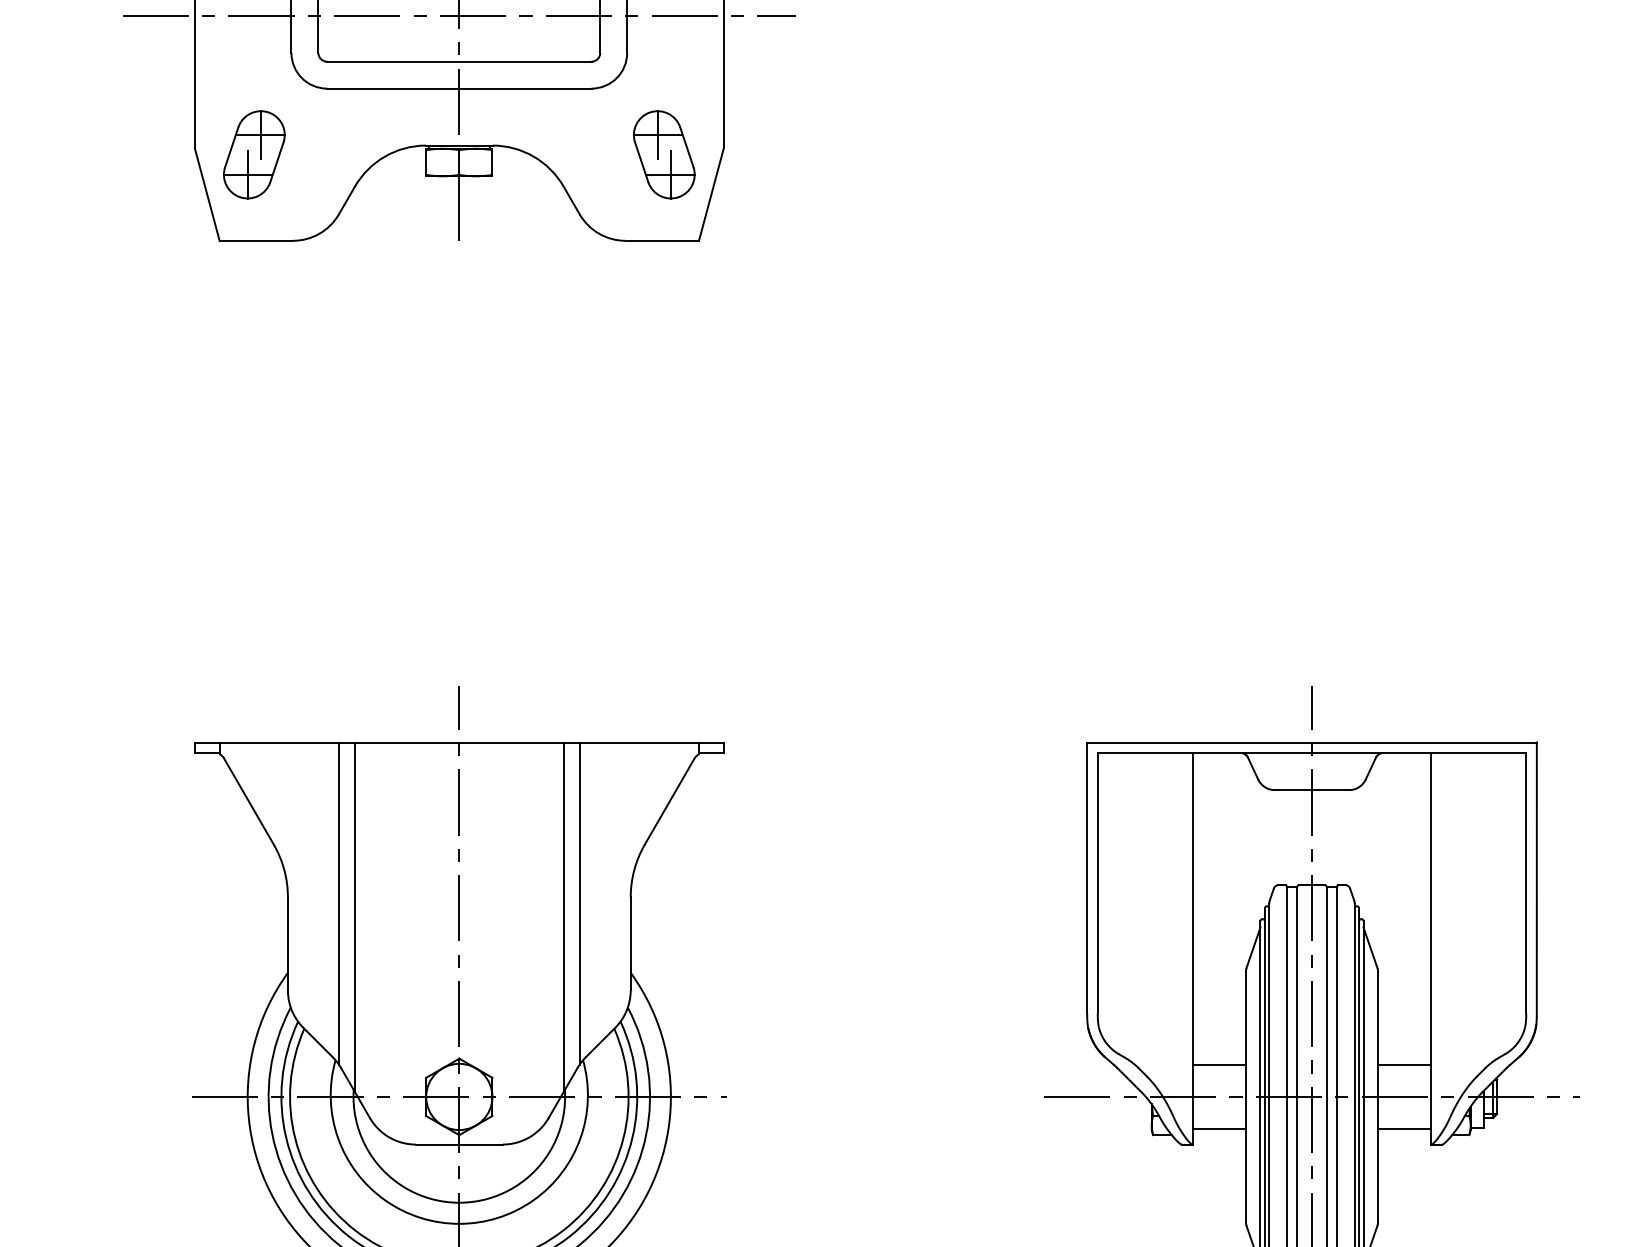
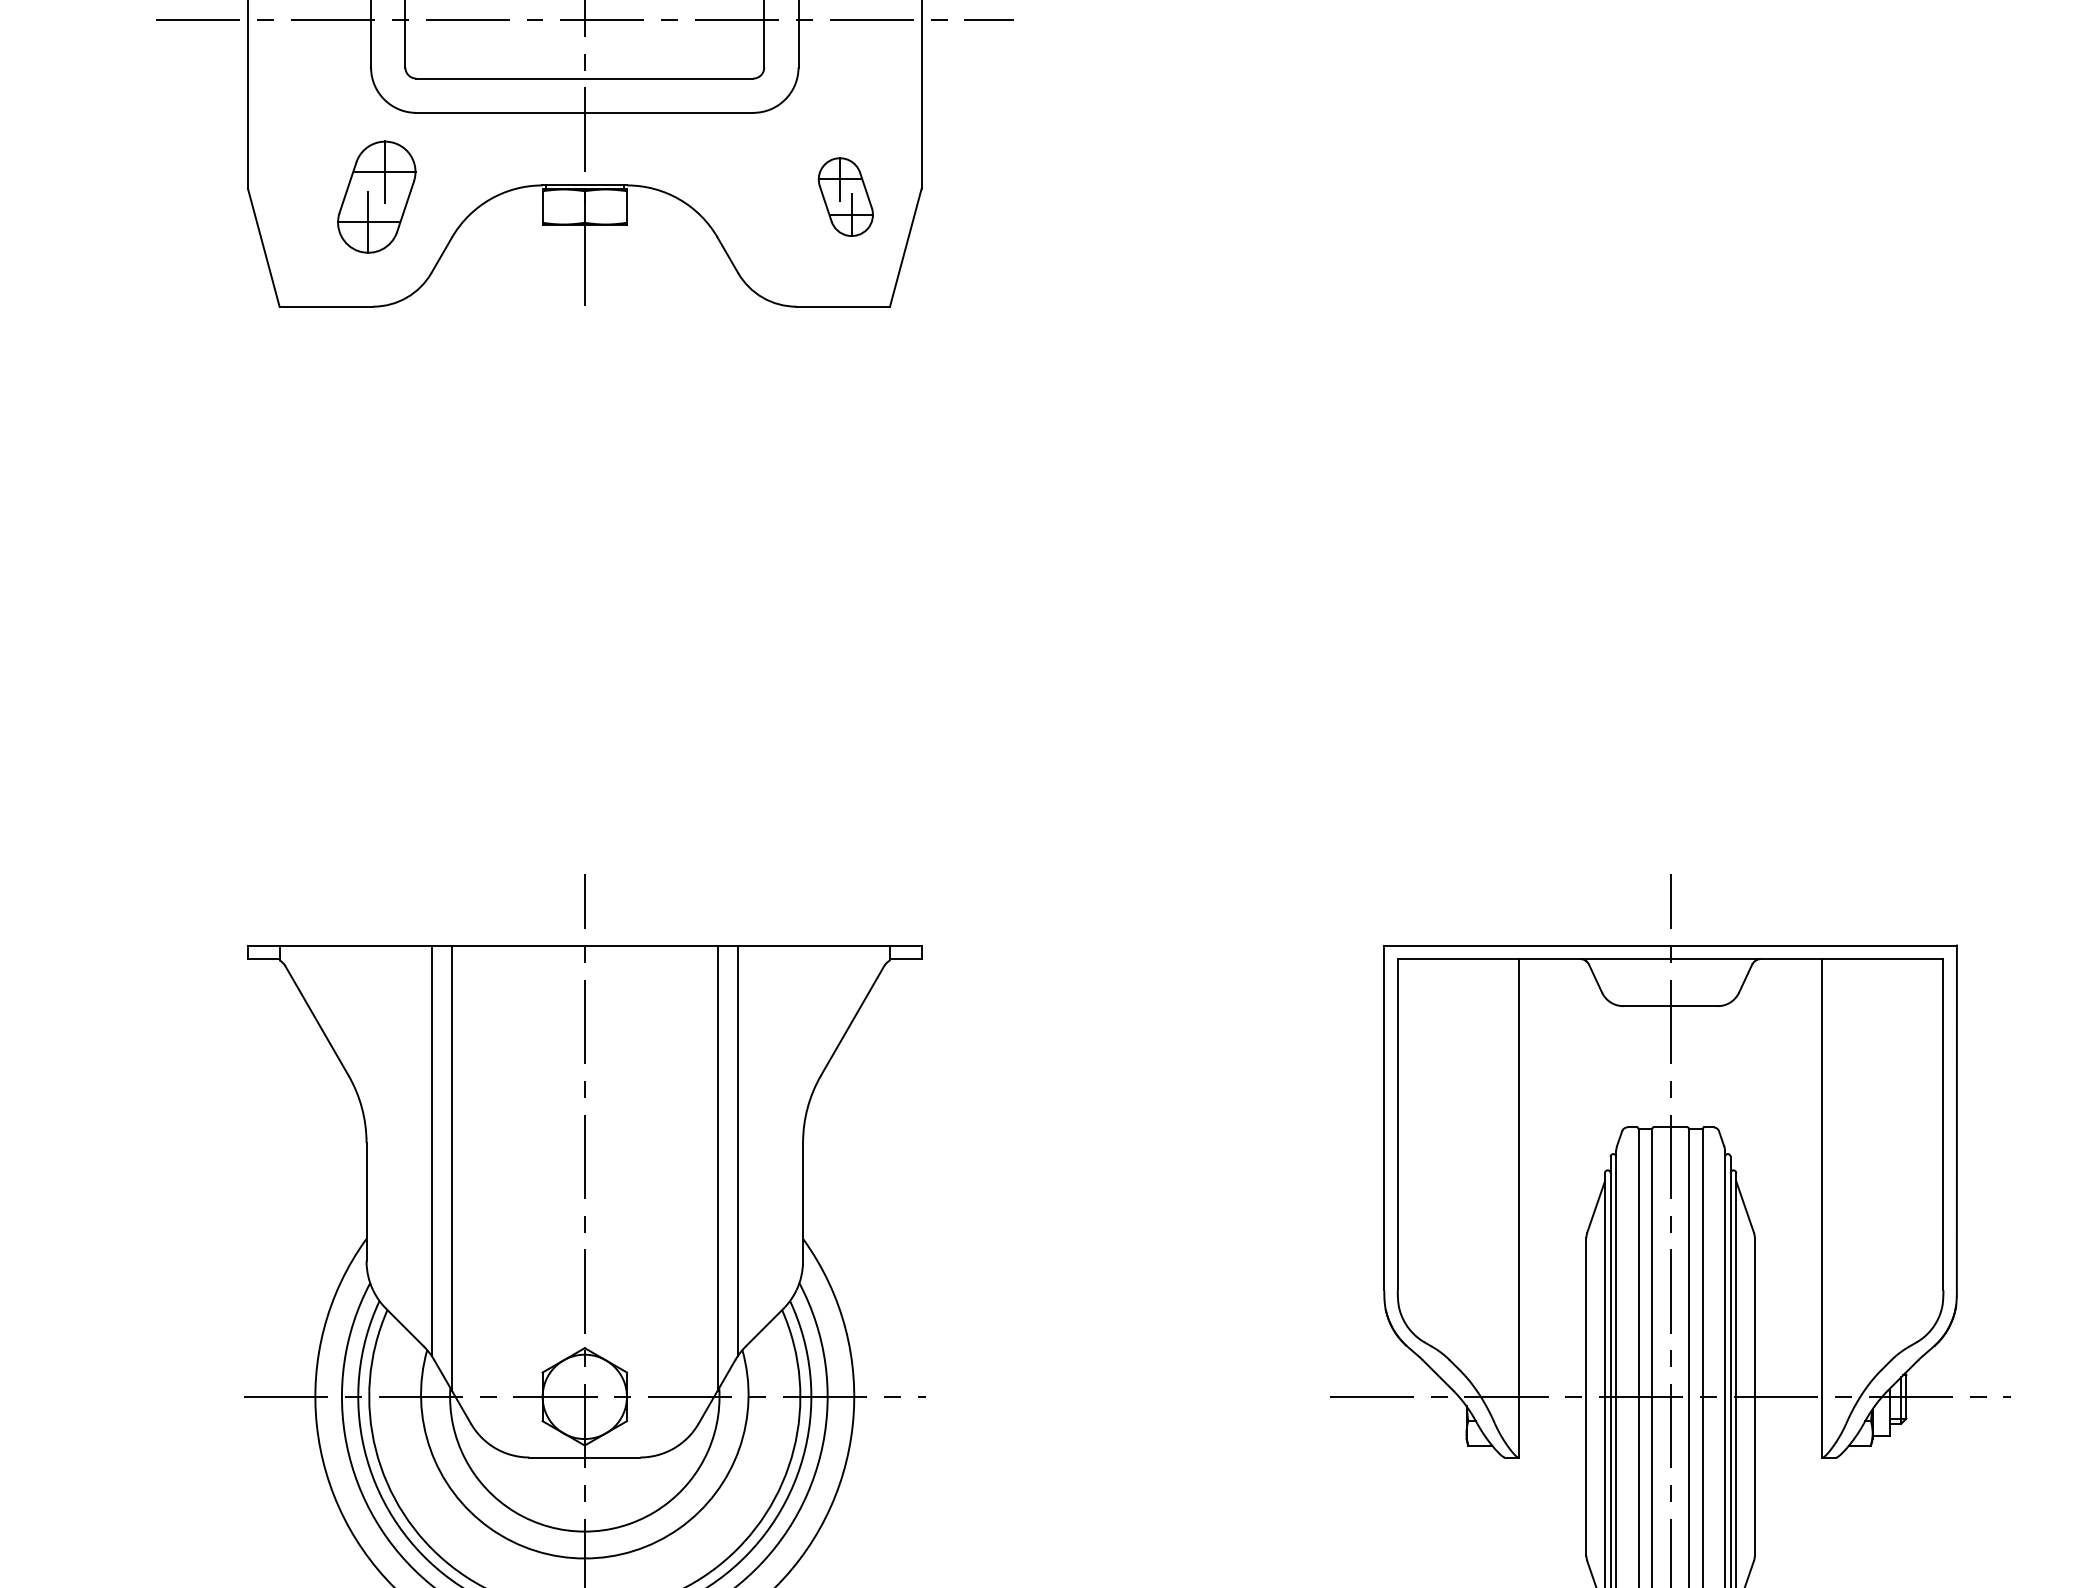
part: (254, 154) -> (376, 196), moved
part: (664, 154) -> (845, 196), size x0.7
line: (1219, 1065) -> (1552, 1356), removed
line: (1404, 1065) -> (1788, 1356), removed
line: (1219, 1128) -> (1552, 1437), removed
line: (1404, 1128) -> (1788, 1437), removed

